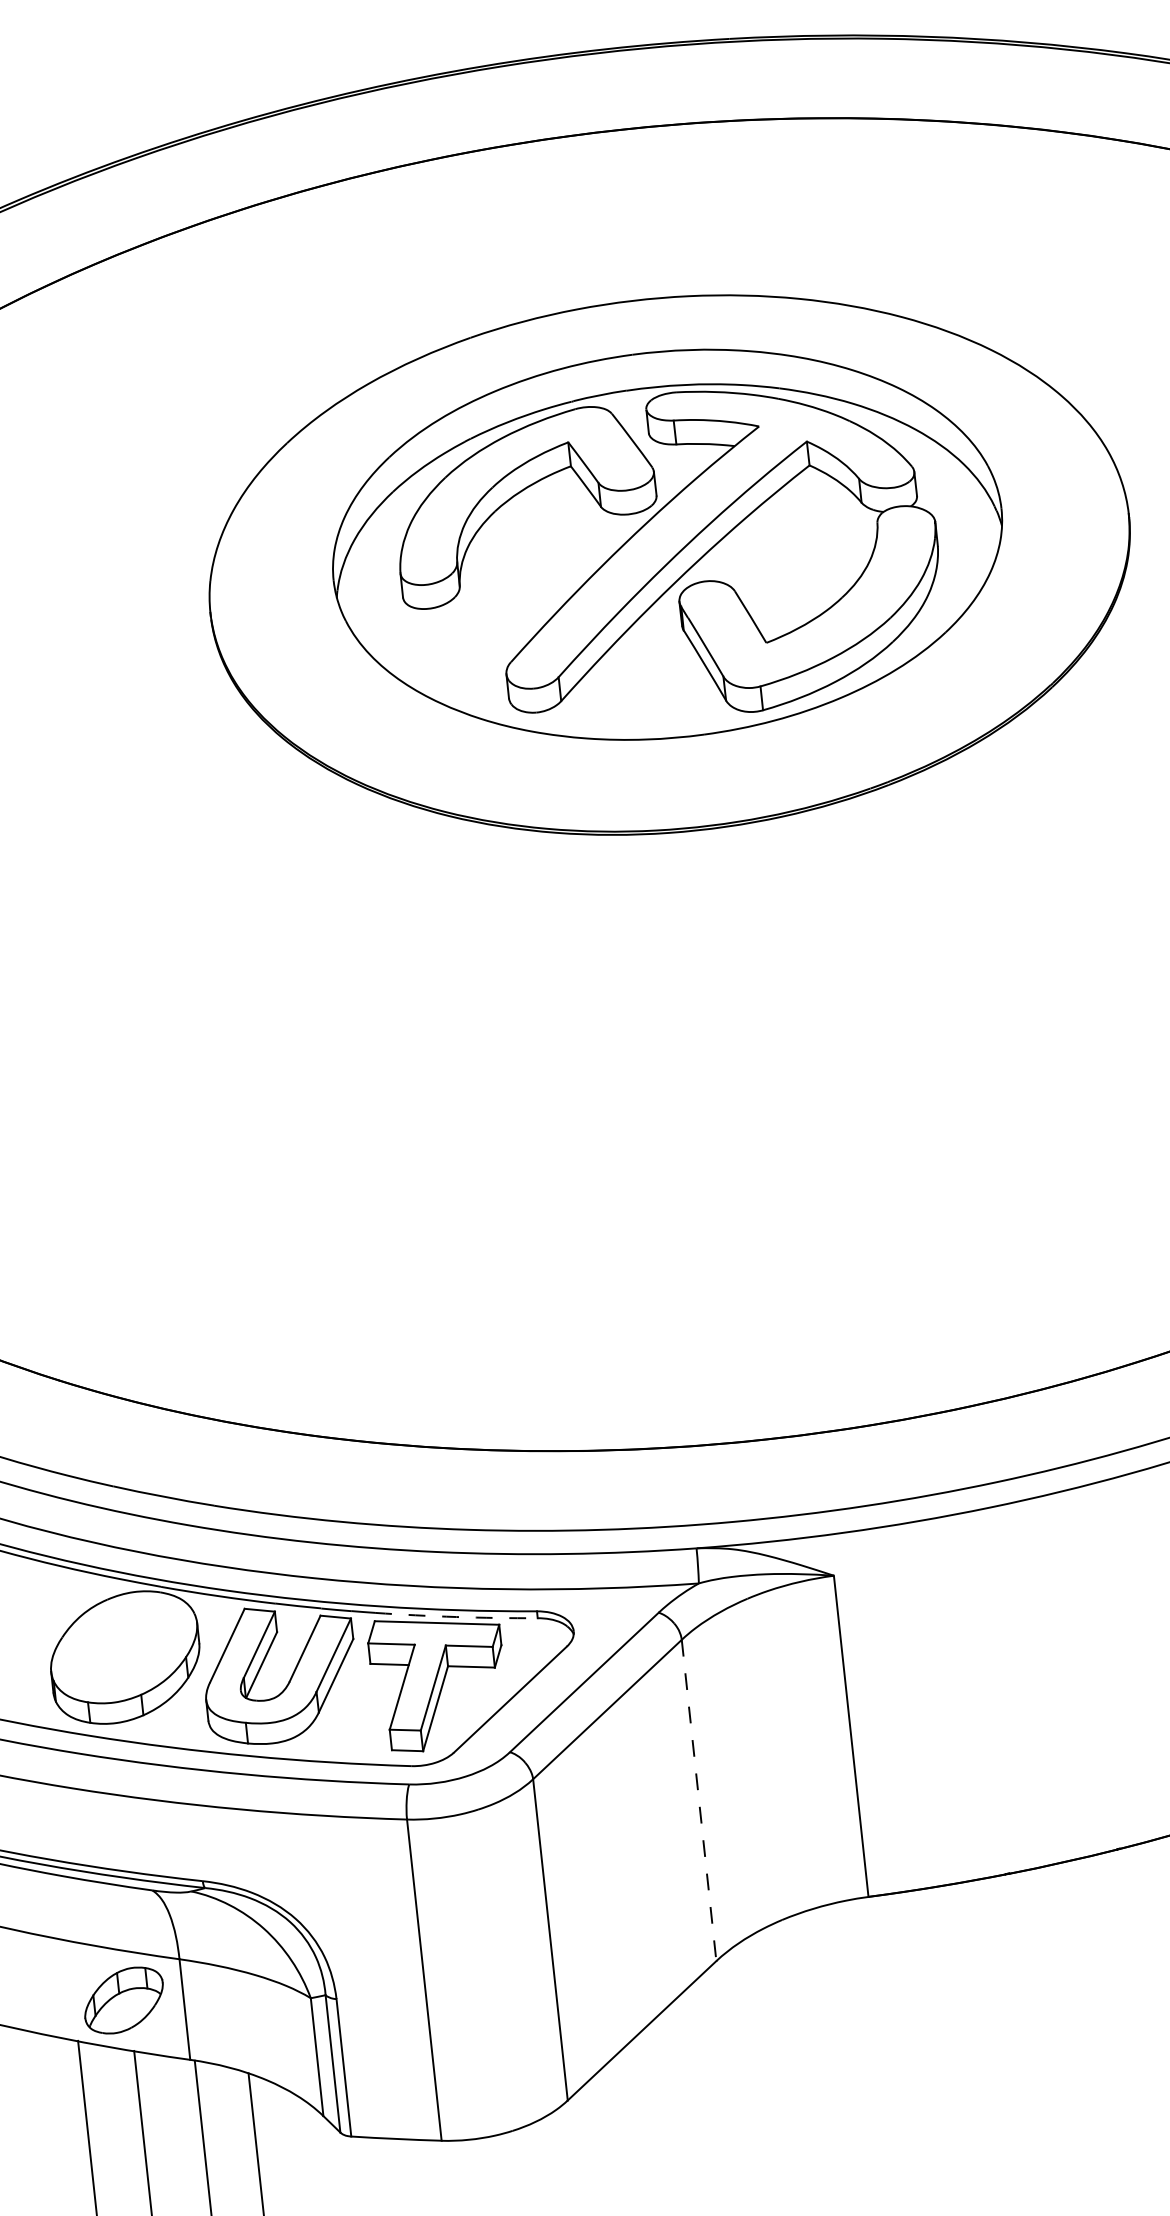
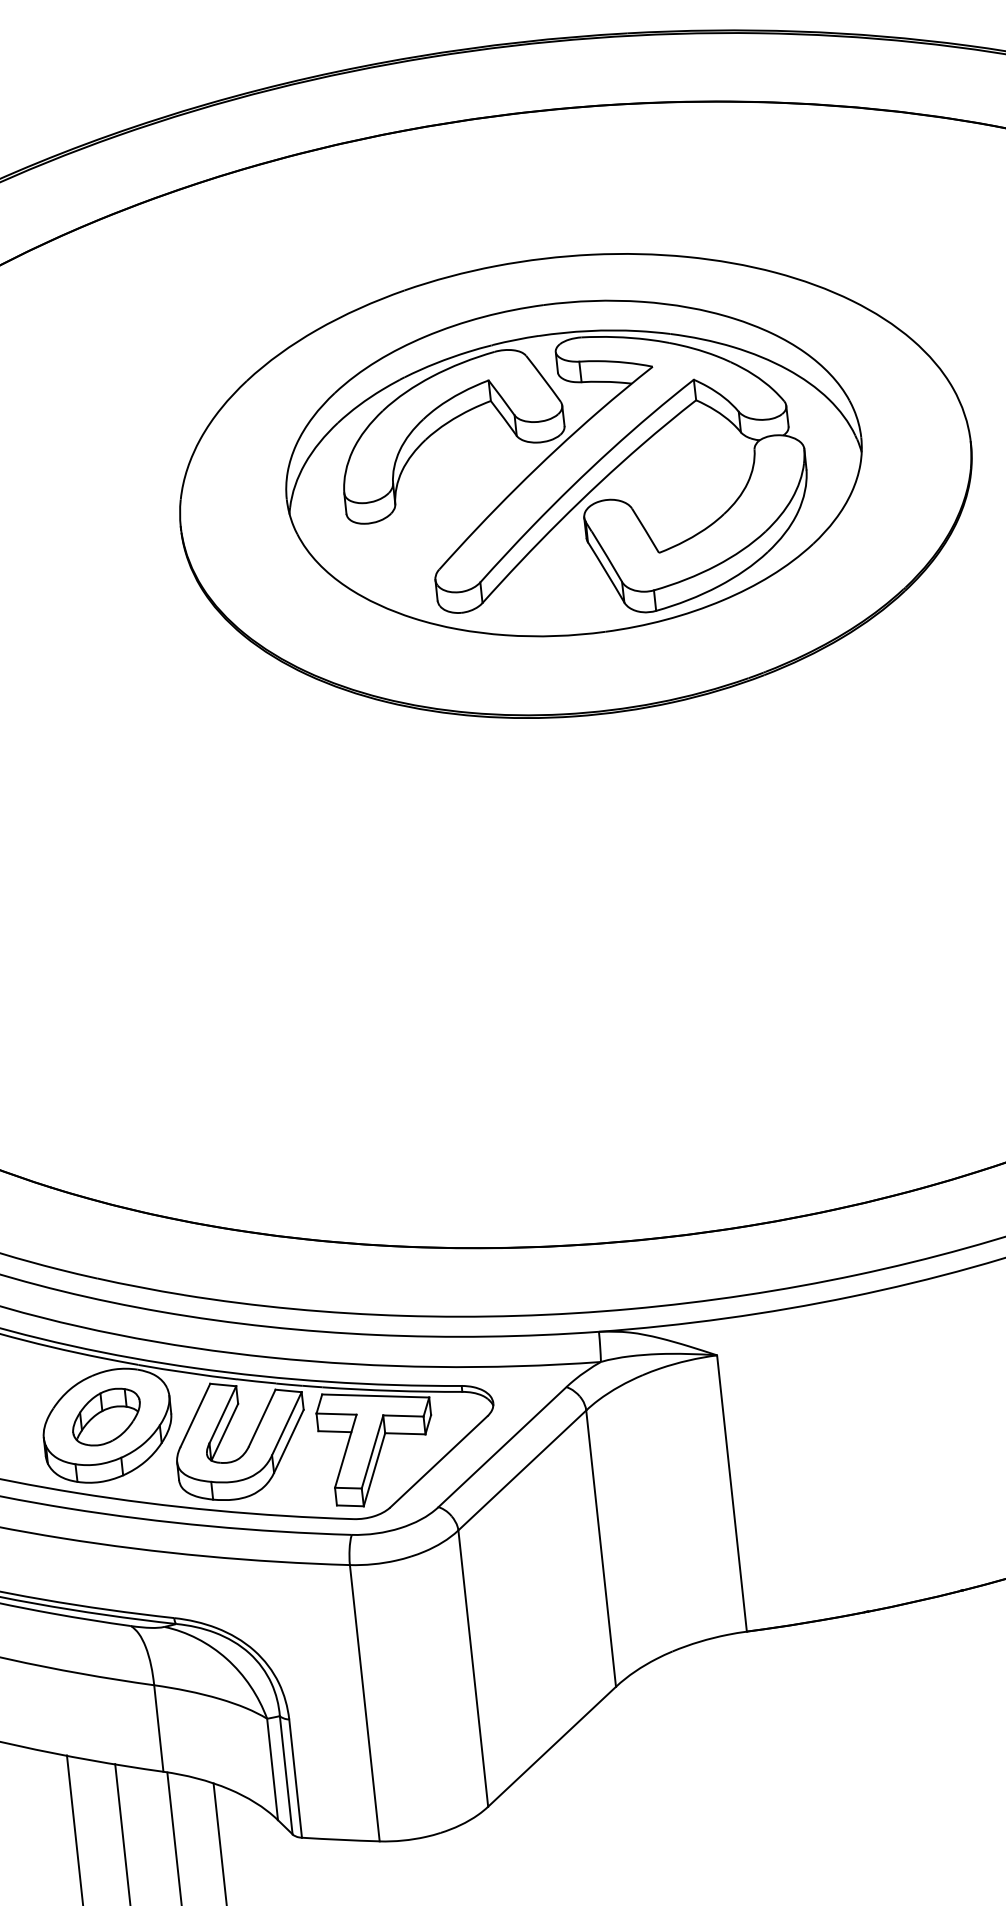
arc: (456, 1617) -> (392, 1391), dashed -> solid
line: (699, 1800) -> (601, 1548), dashed -> solid
part: (123, 2000) -> (106, 1417), moved

